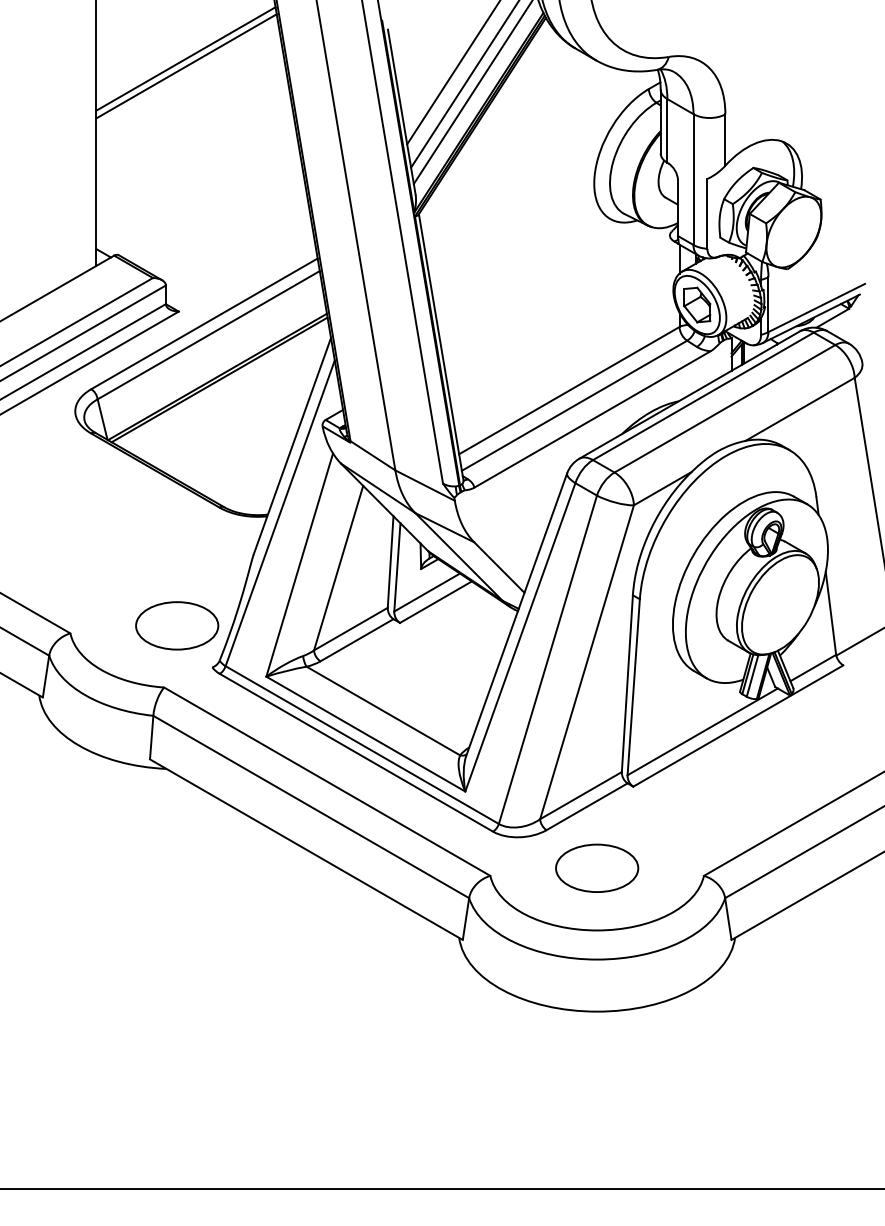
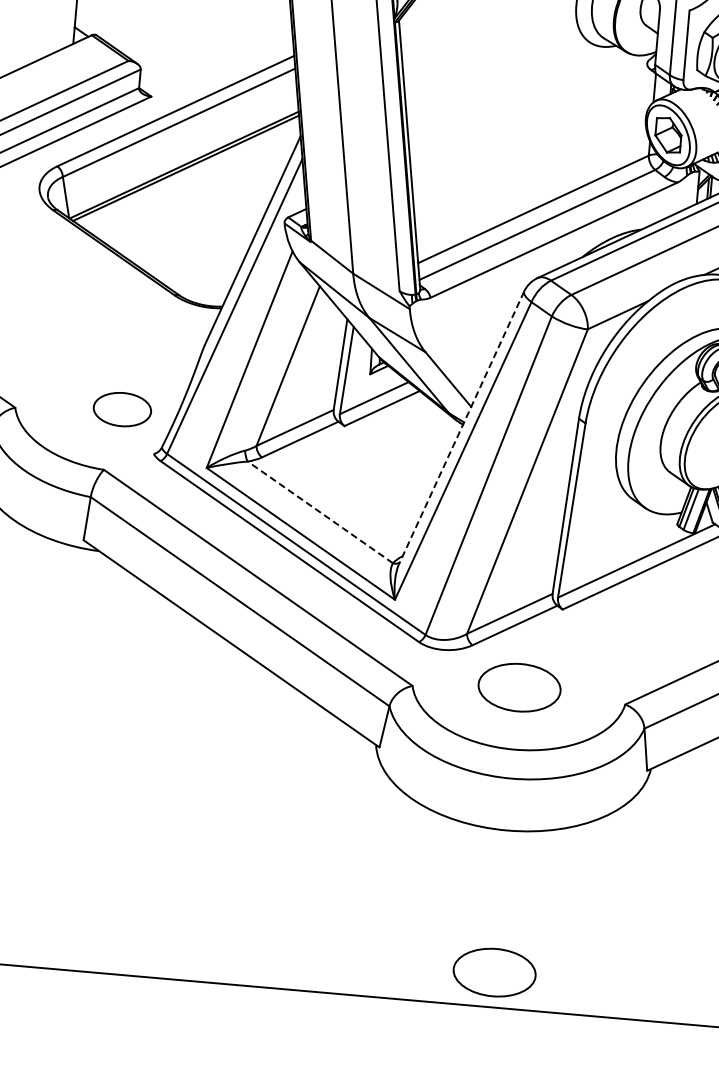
line: (516, 615) -> (461, 428), solid -> dashed
part: (177, 625) -> (122, 409), size x0.7
line: (383, 711) -> (320, 512), solid -> dashed
part: (597, 1153) -> (495, 971), added

